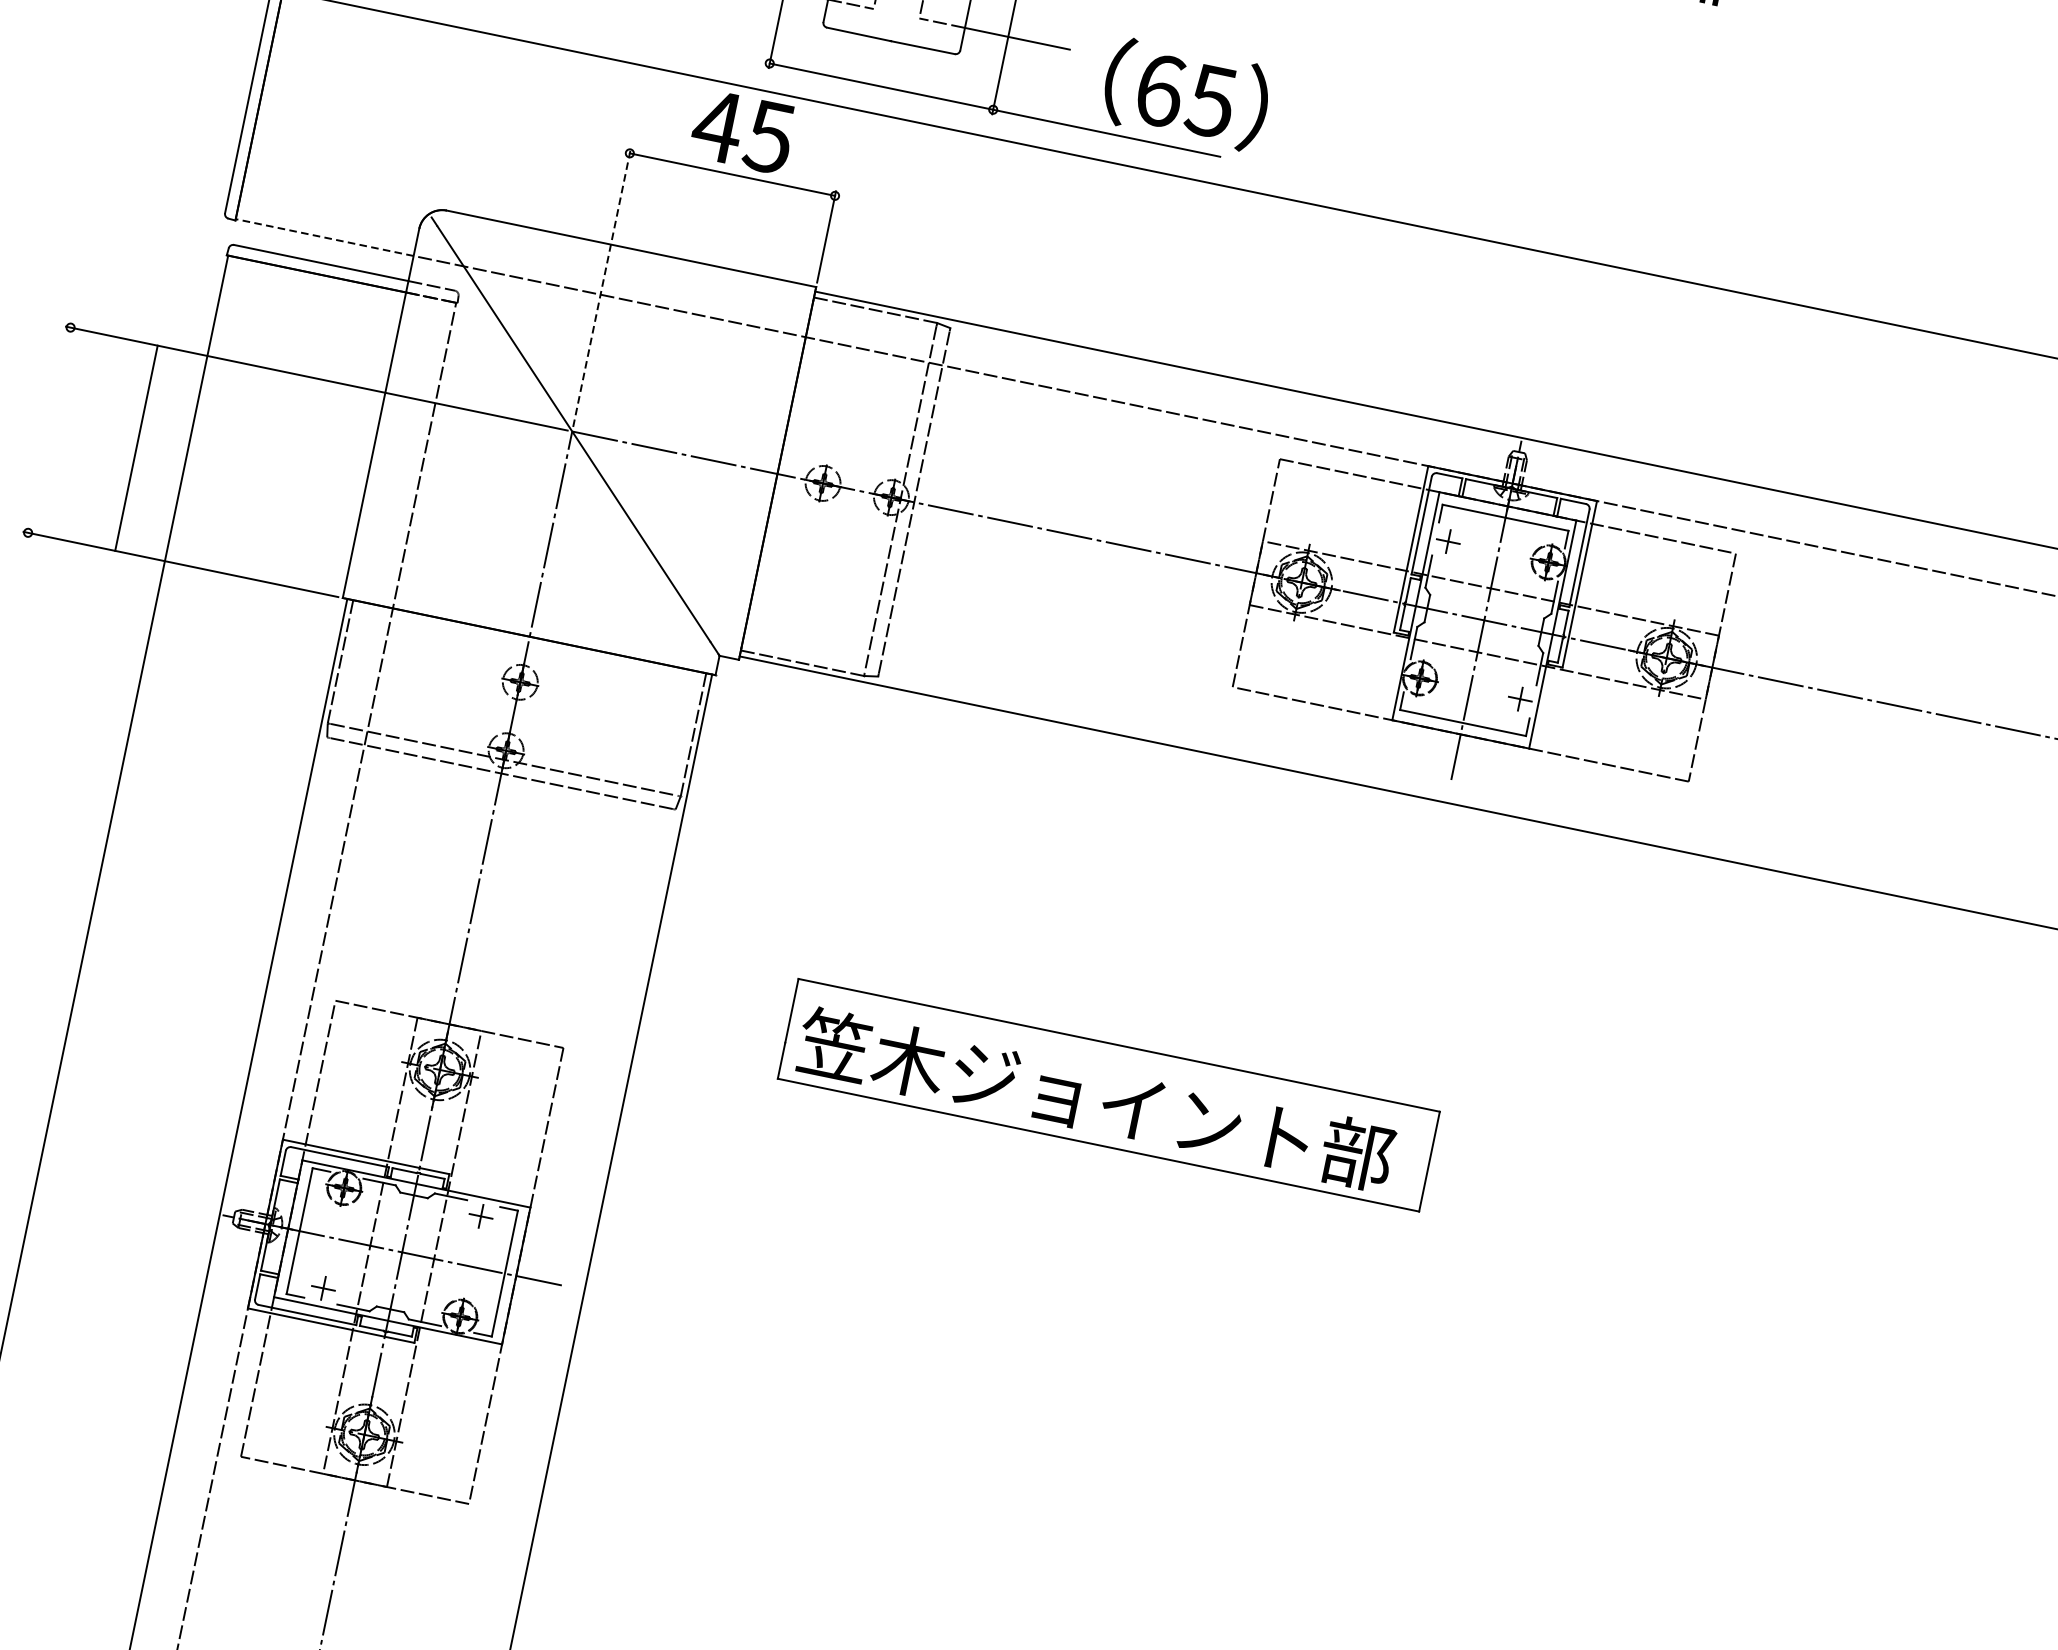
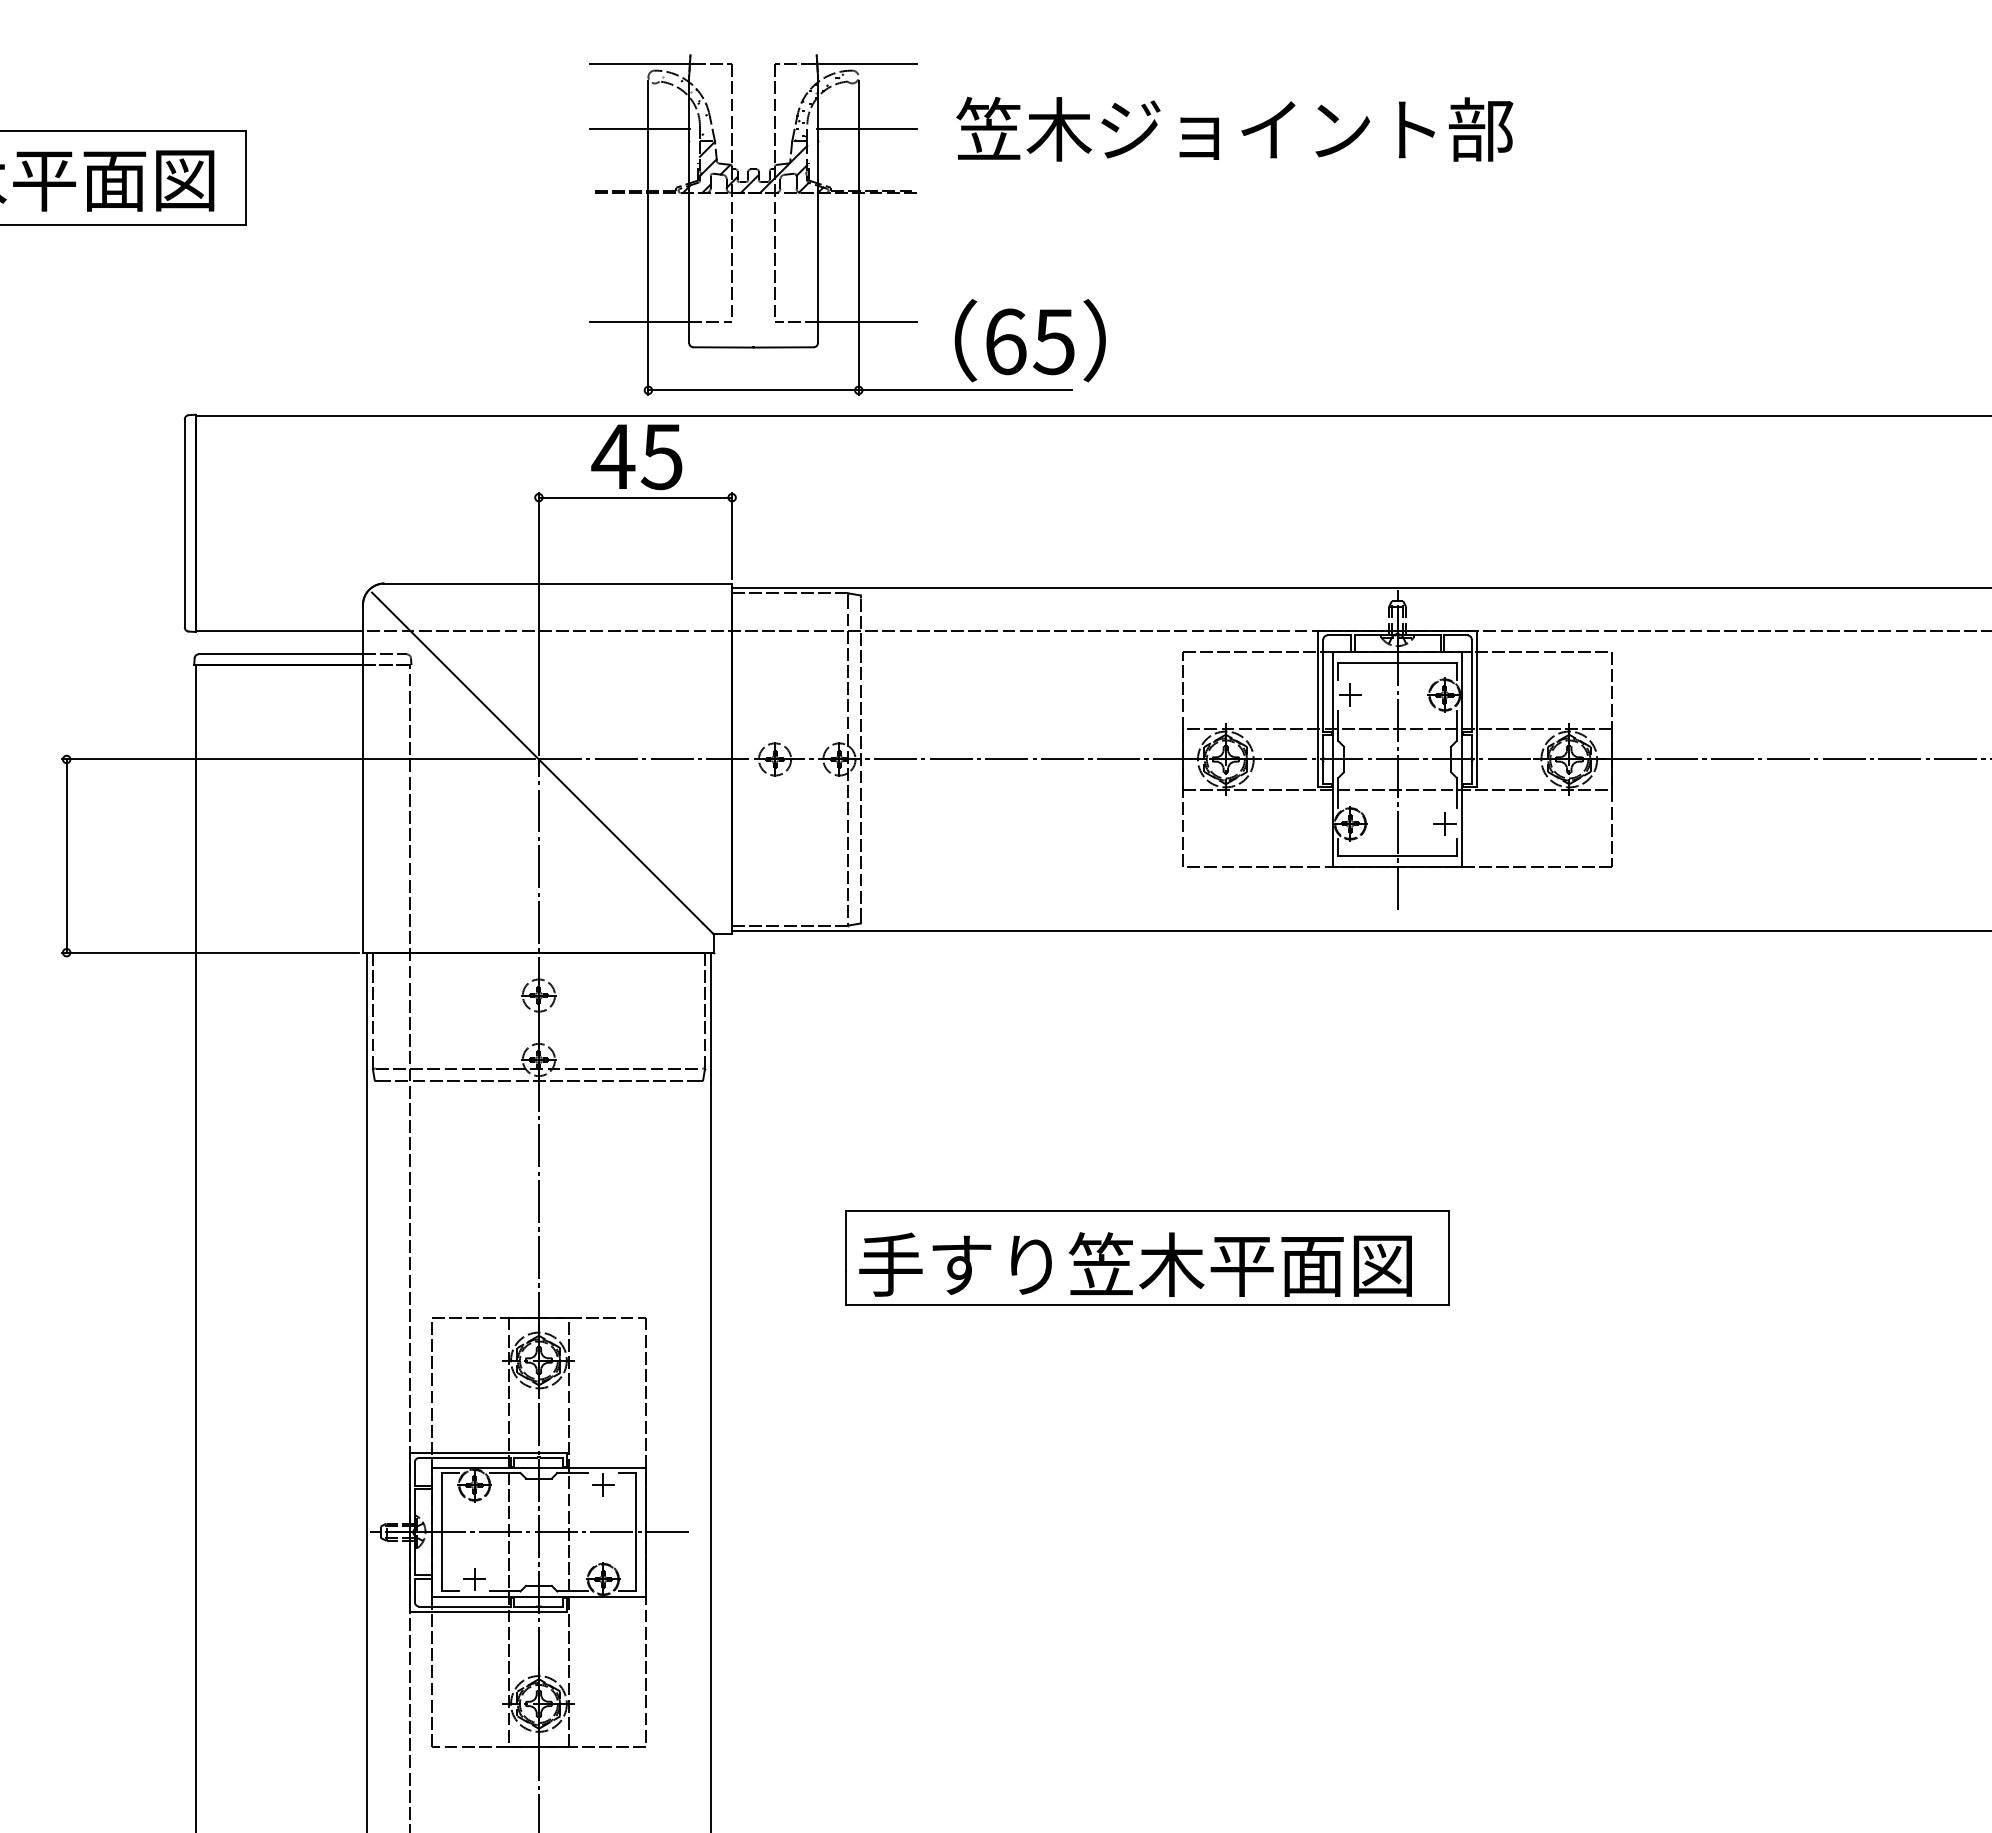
line: (325, 237) -> (279, 630), dashed -> solid
line: (601, 288) -> (538, 624), dashed -> solid
line: (136, 447) -> (66, 855), moved
text: (1095, 1099) -> (1136, 1264), 笠木ジョイント部 -> 手すり笠木平面図

